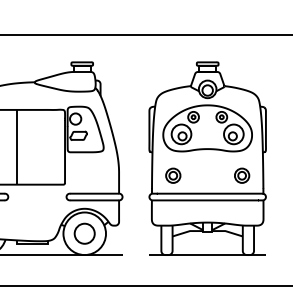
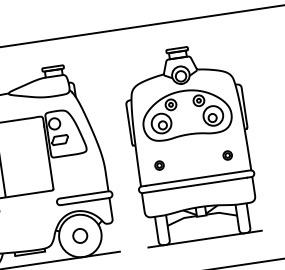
part: (173, 175) -> (159, 165), size x0.6
part: (242, 175) -> (227, 155), size x0.6
circle: (84, 233) -> (80, 235), size x0.7

